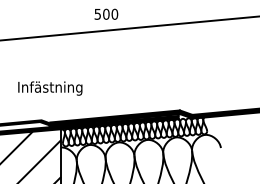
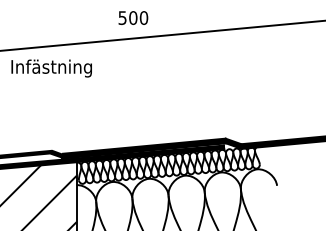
text: (50, 88) -> (51, 68), moved

